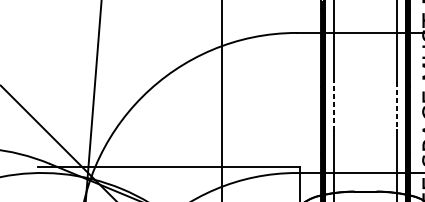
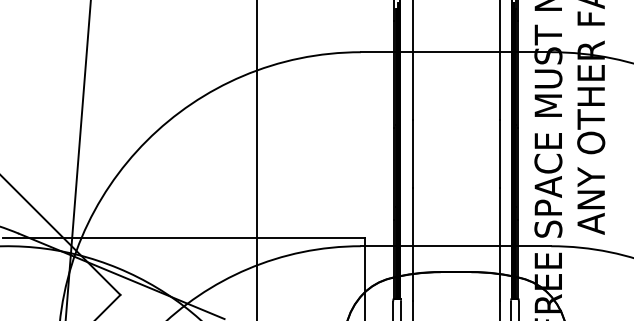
line: (334, 106) -> (412, 153), dashed -> solid
line: (396, 106) -> (499, 154), dashed -> solid

